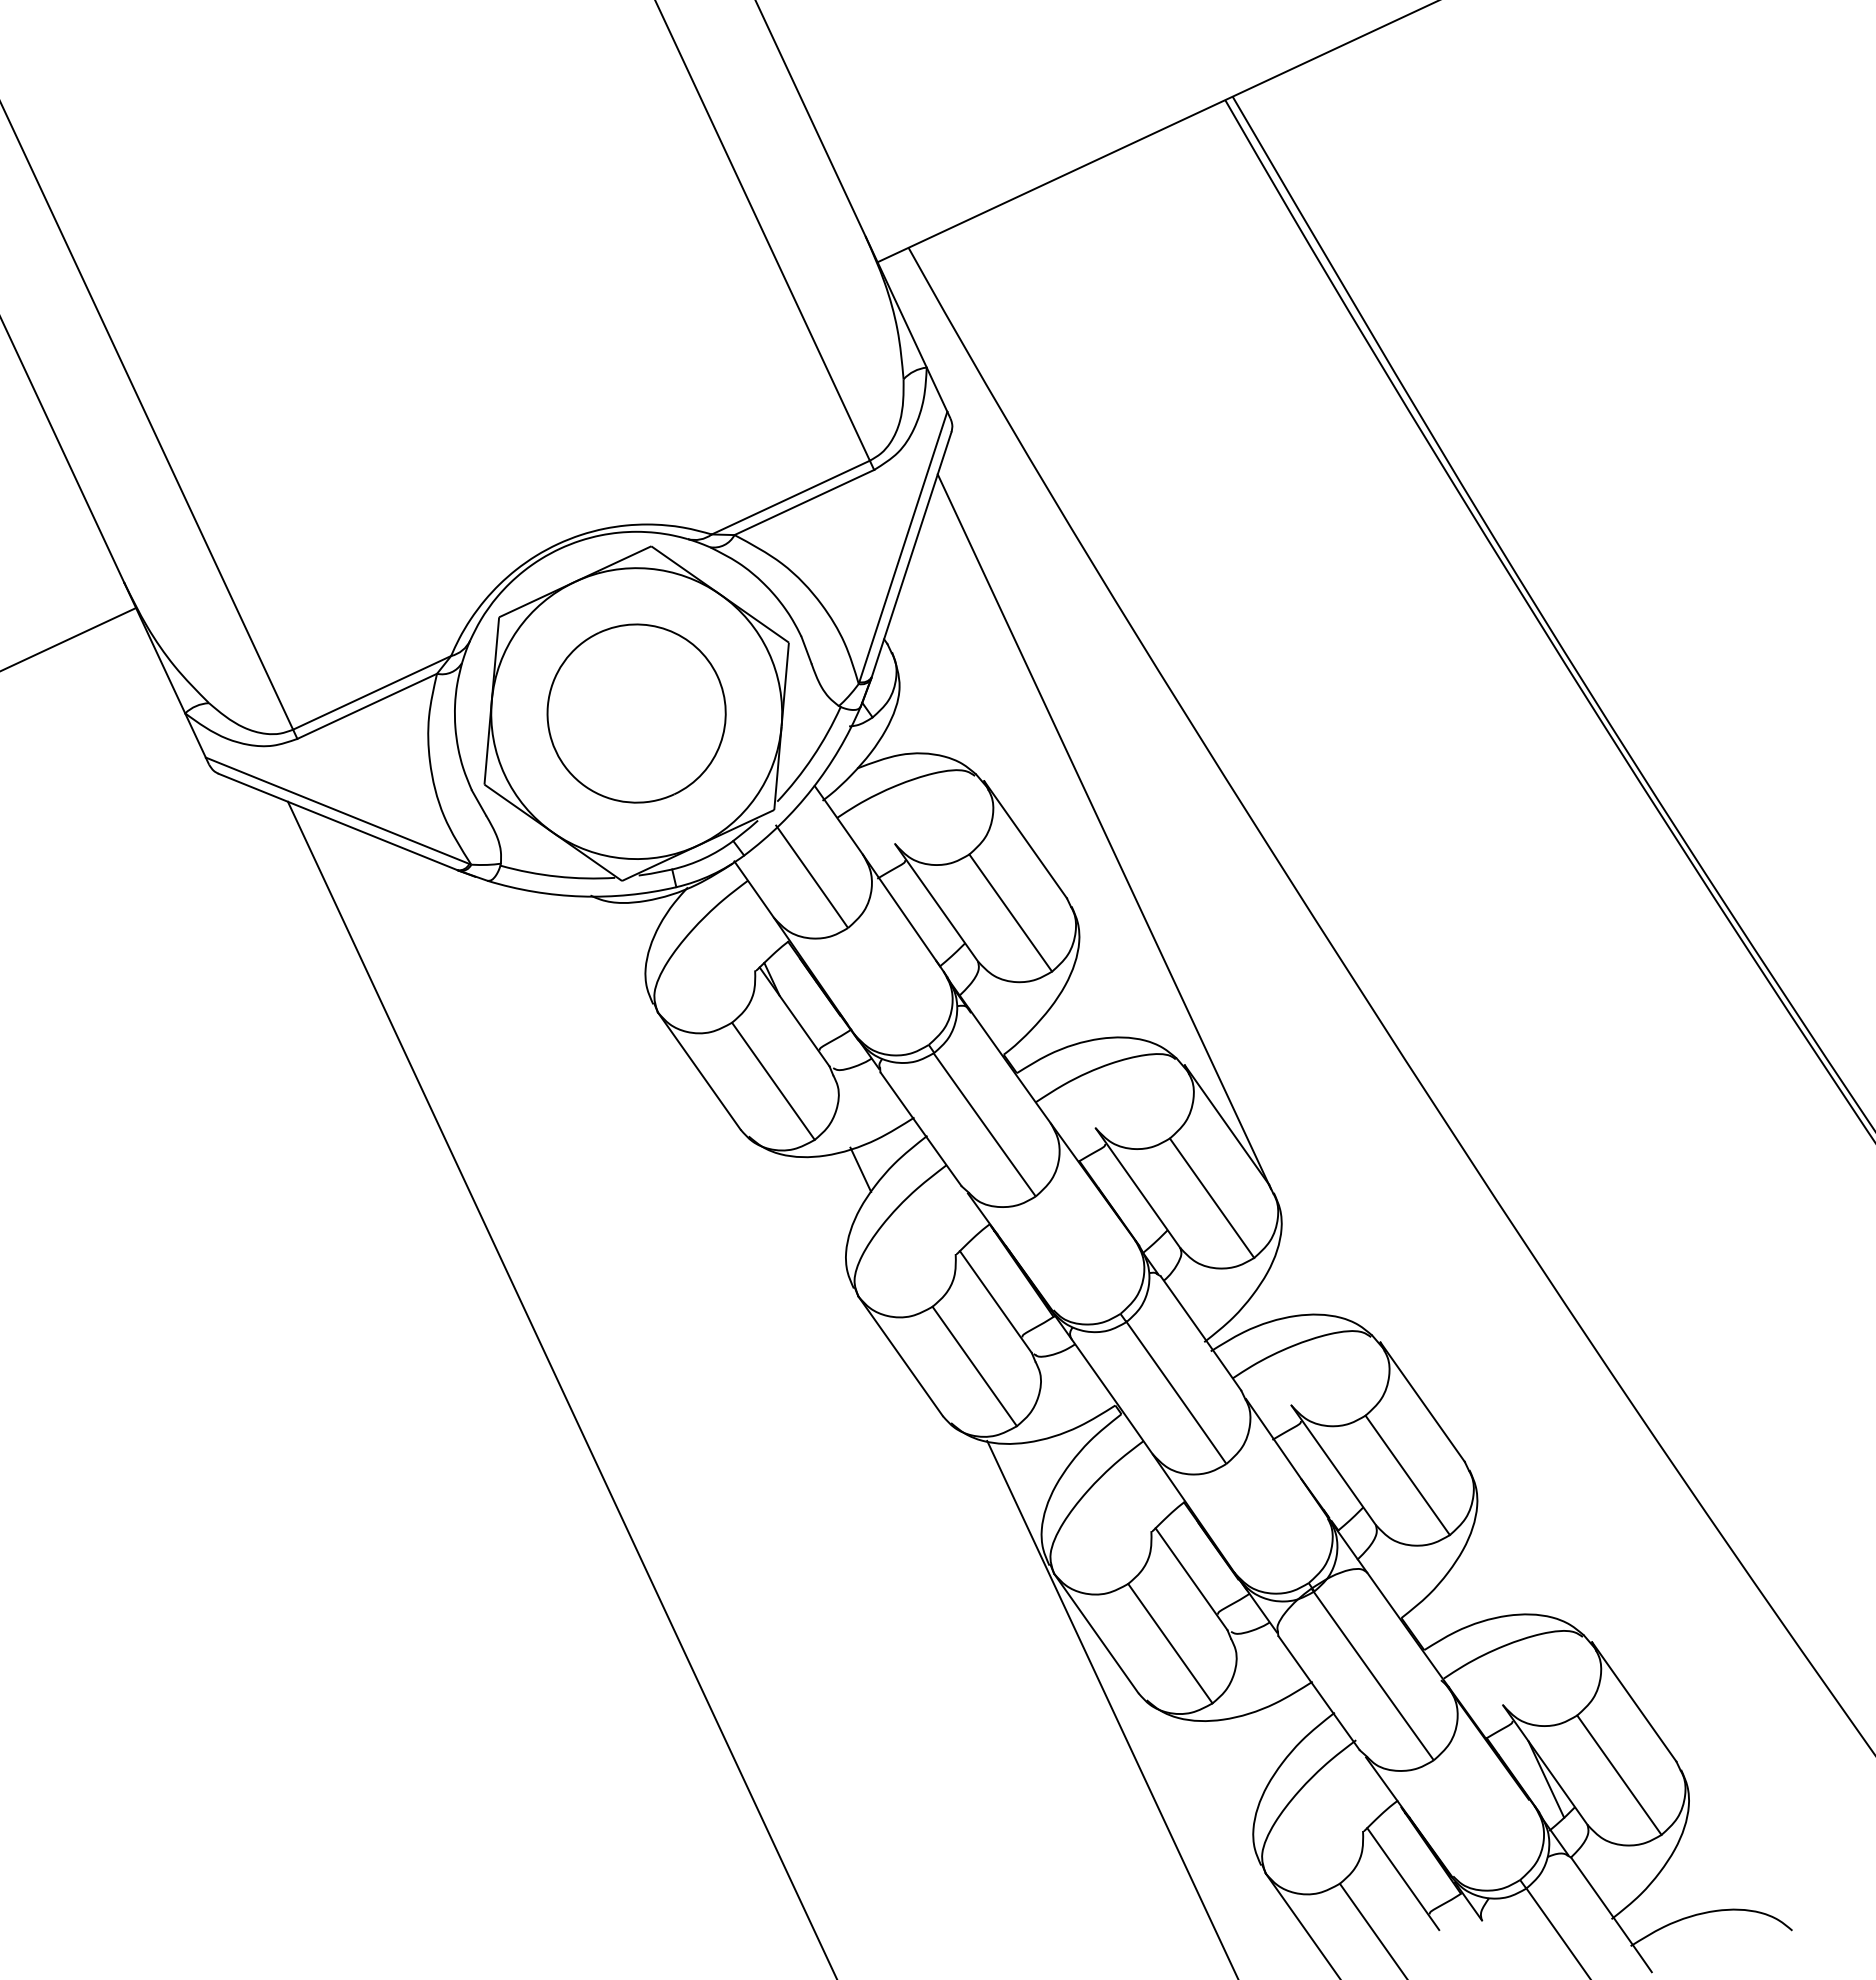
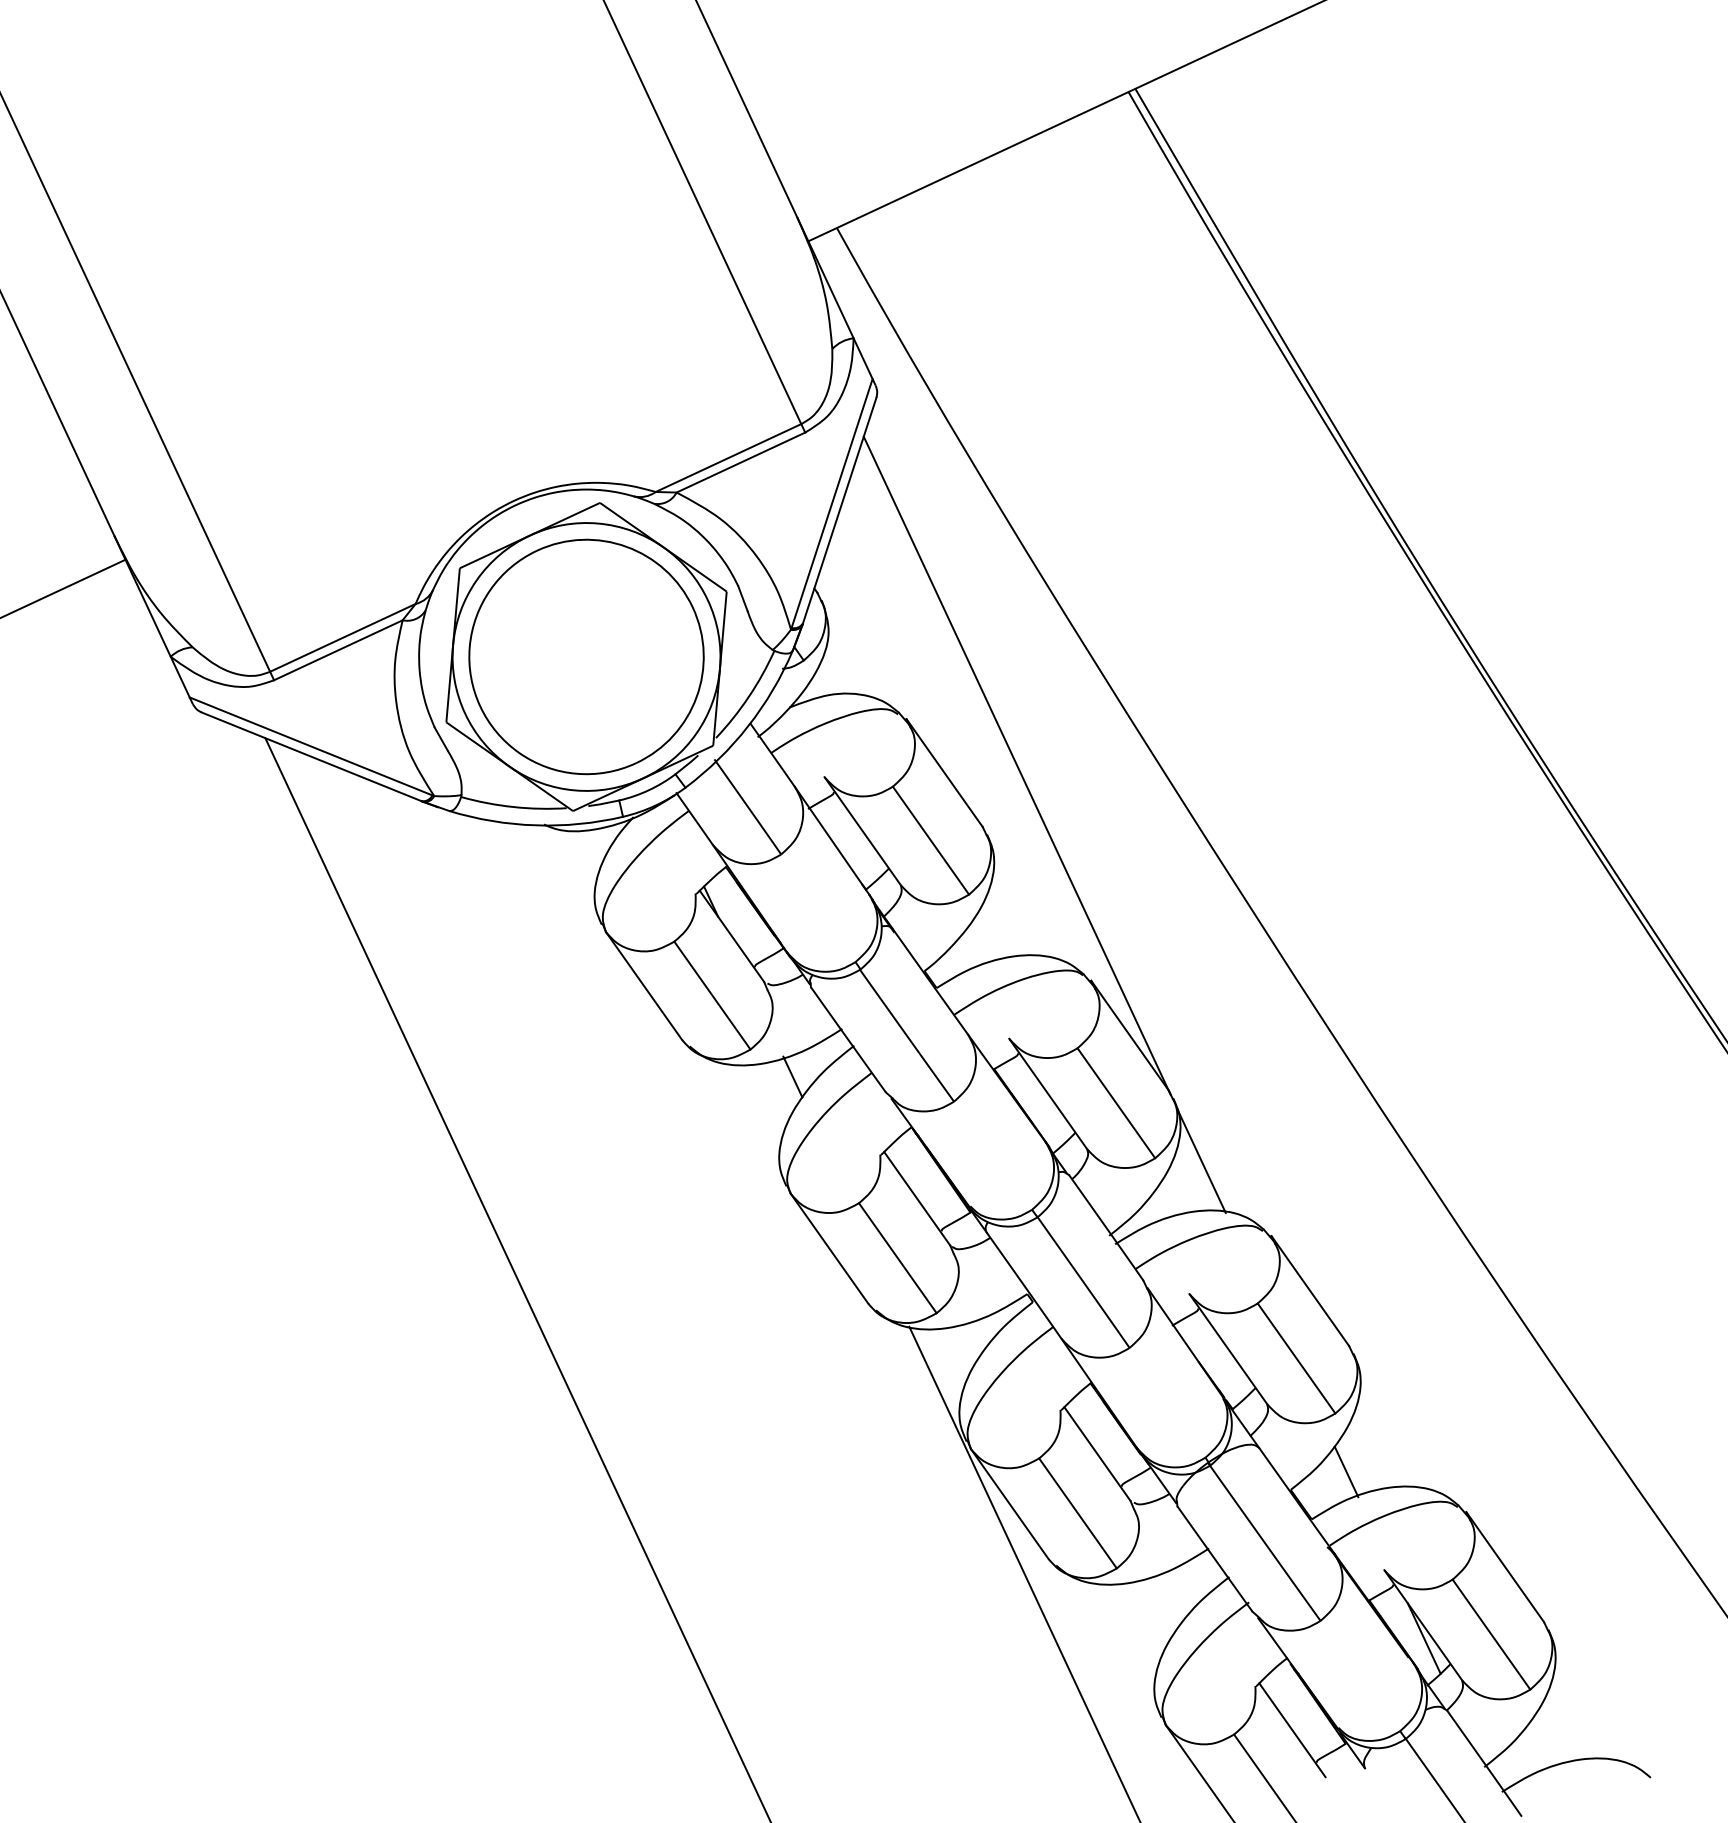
part: (636, 713) -> (586, 656), size x1.43
line: (1304, 1260) -> (1201, 1160), added
line: (1461, 1598) -> (1346, 1471), added

